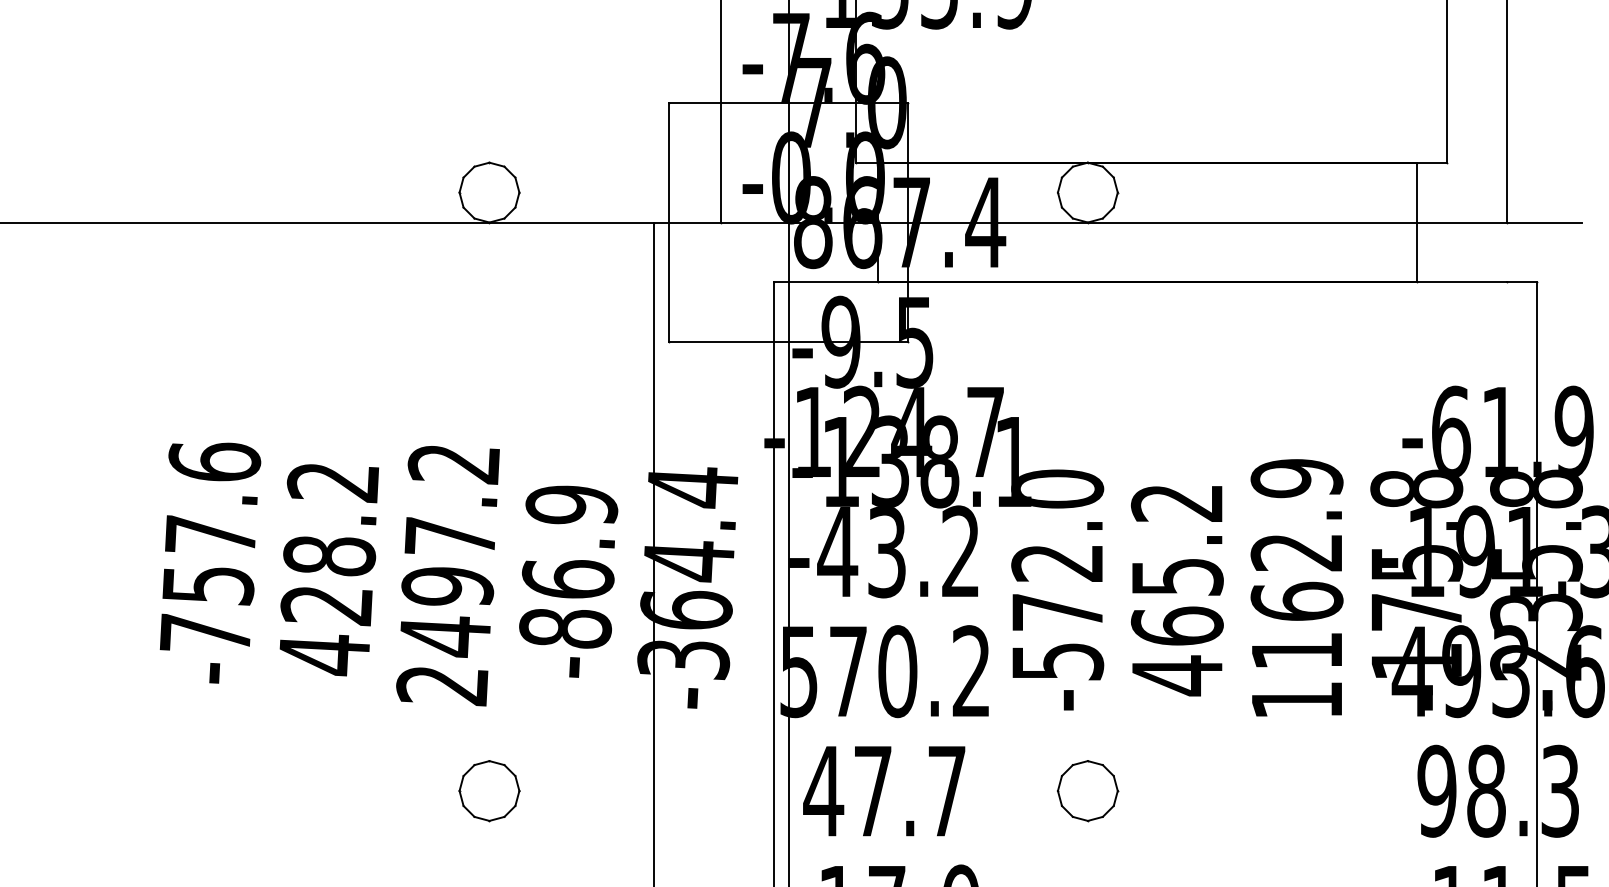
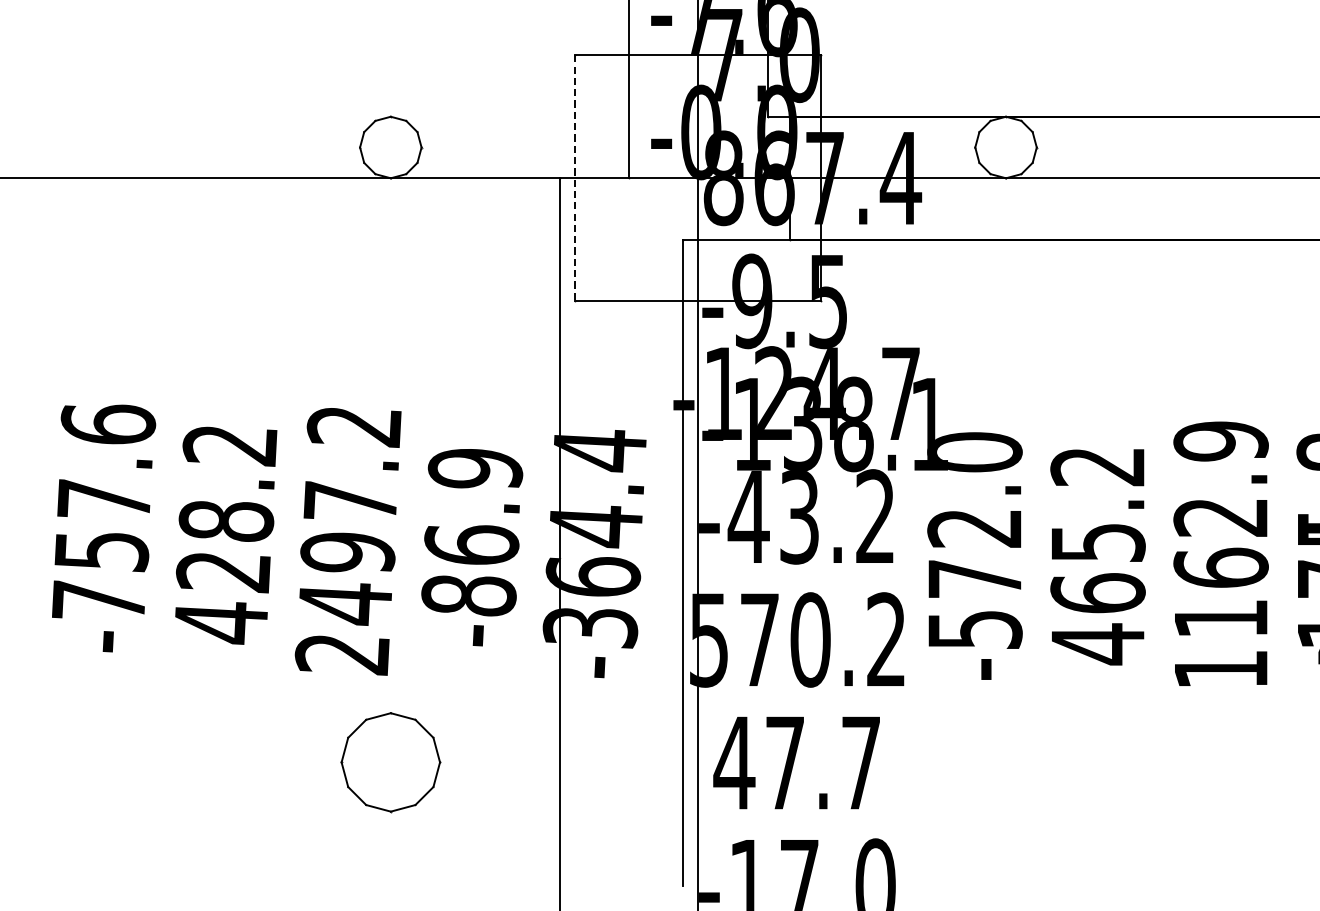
line: (669, 222) -> (575, 178), solid -> dashed
part: (489, 791) -> (390, 763), size x1.6
part: (1088, 791) -> (1006, 763), removed

